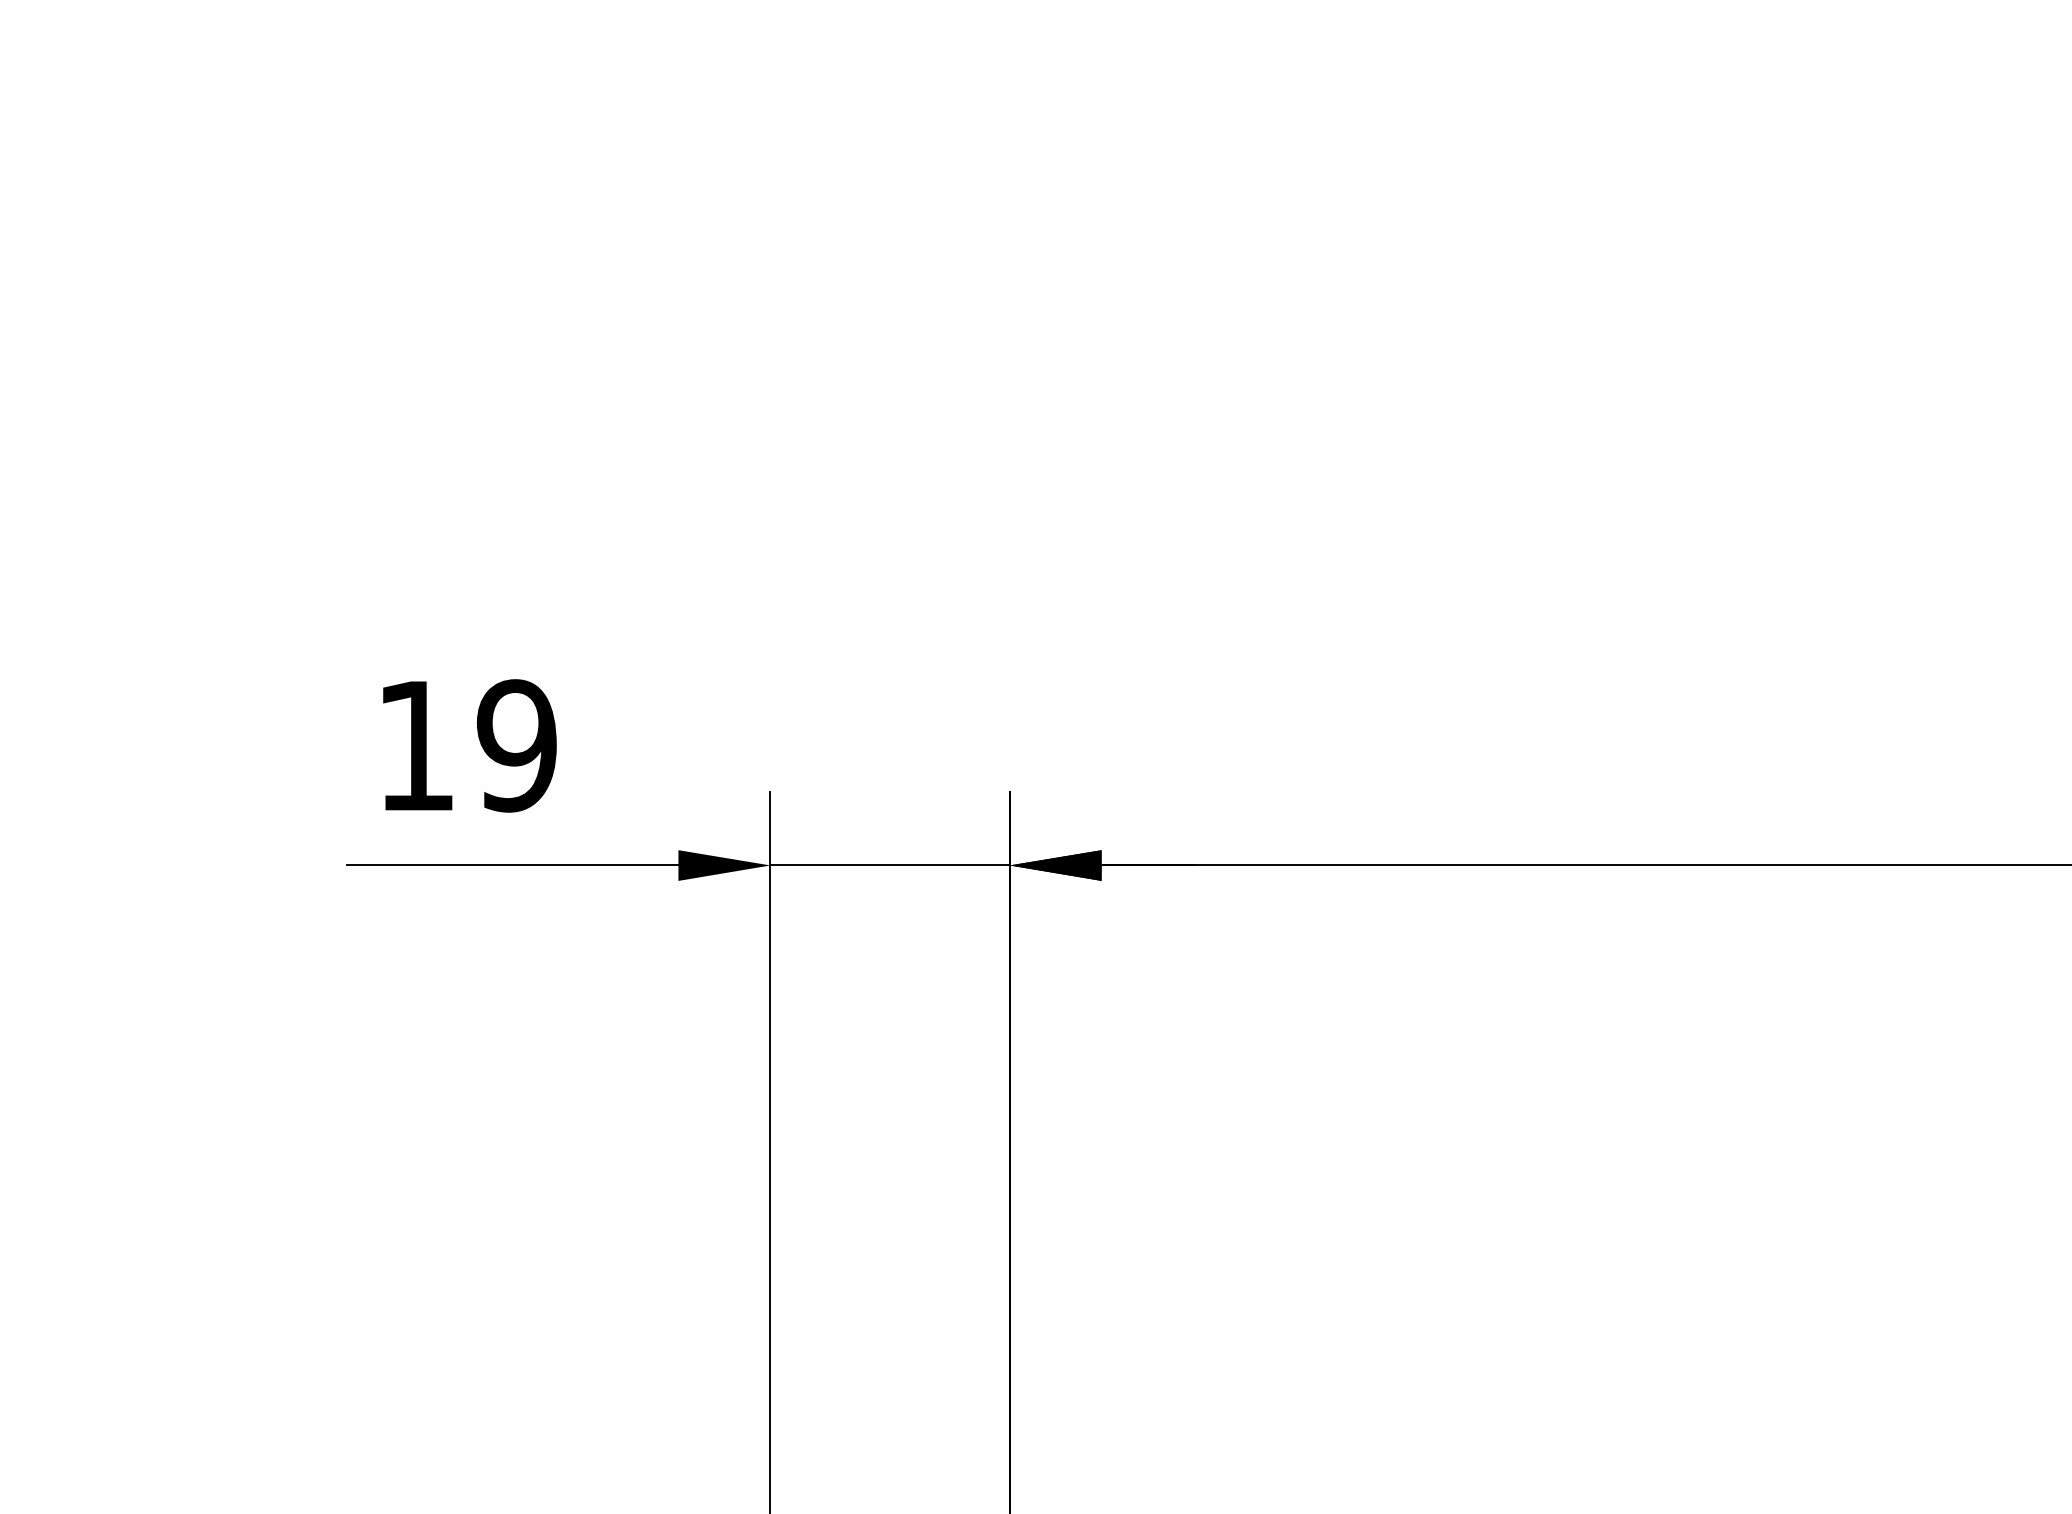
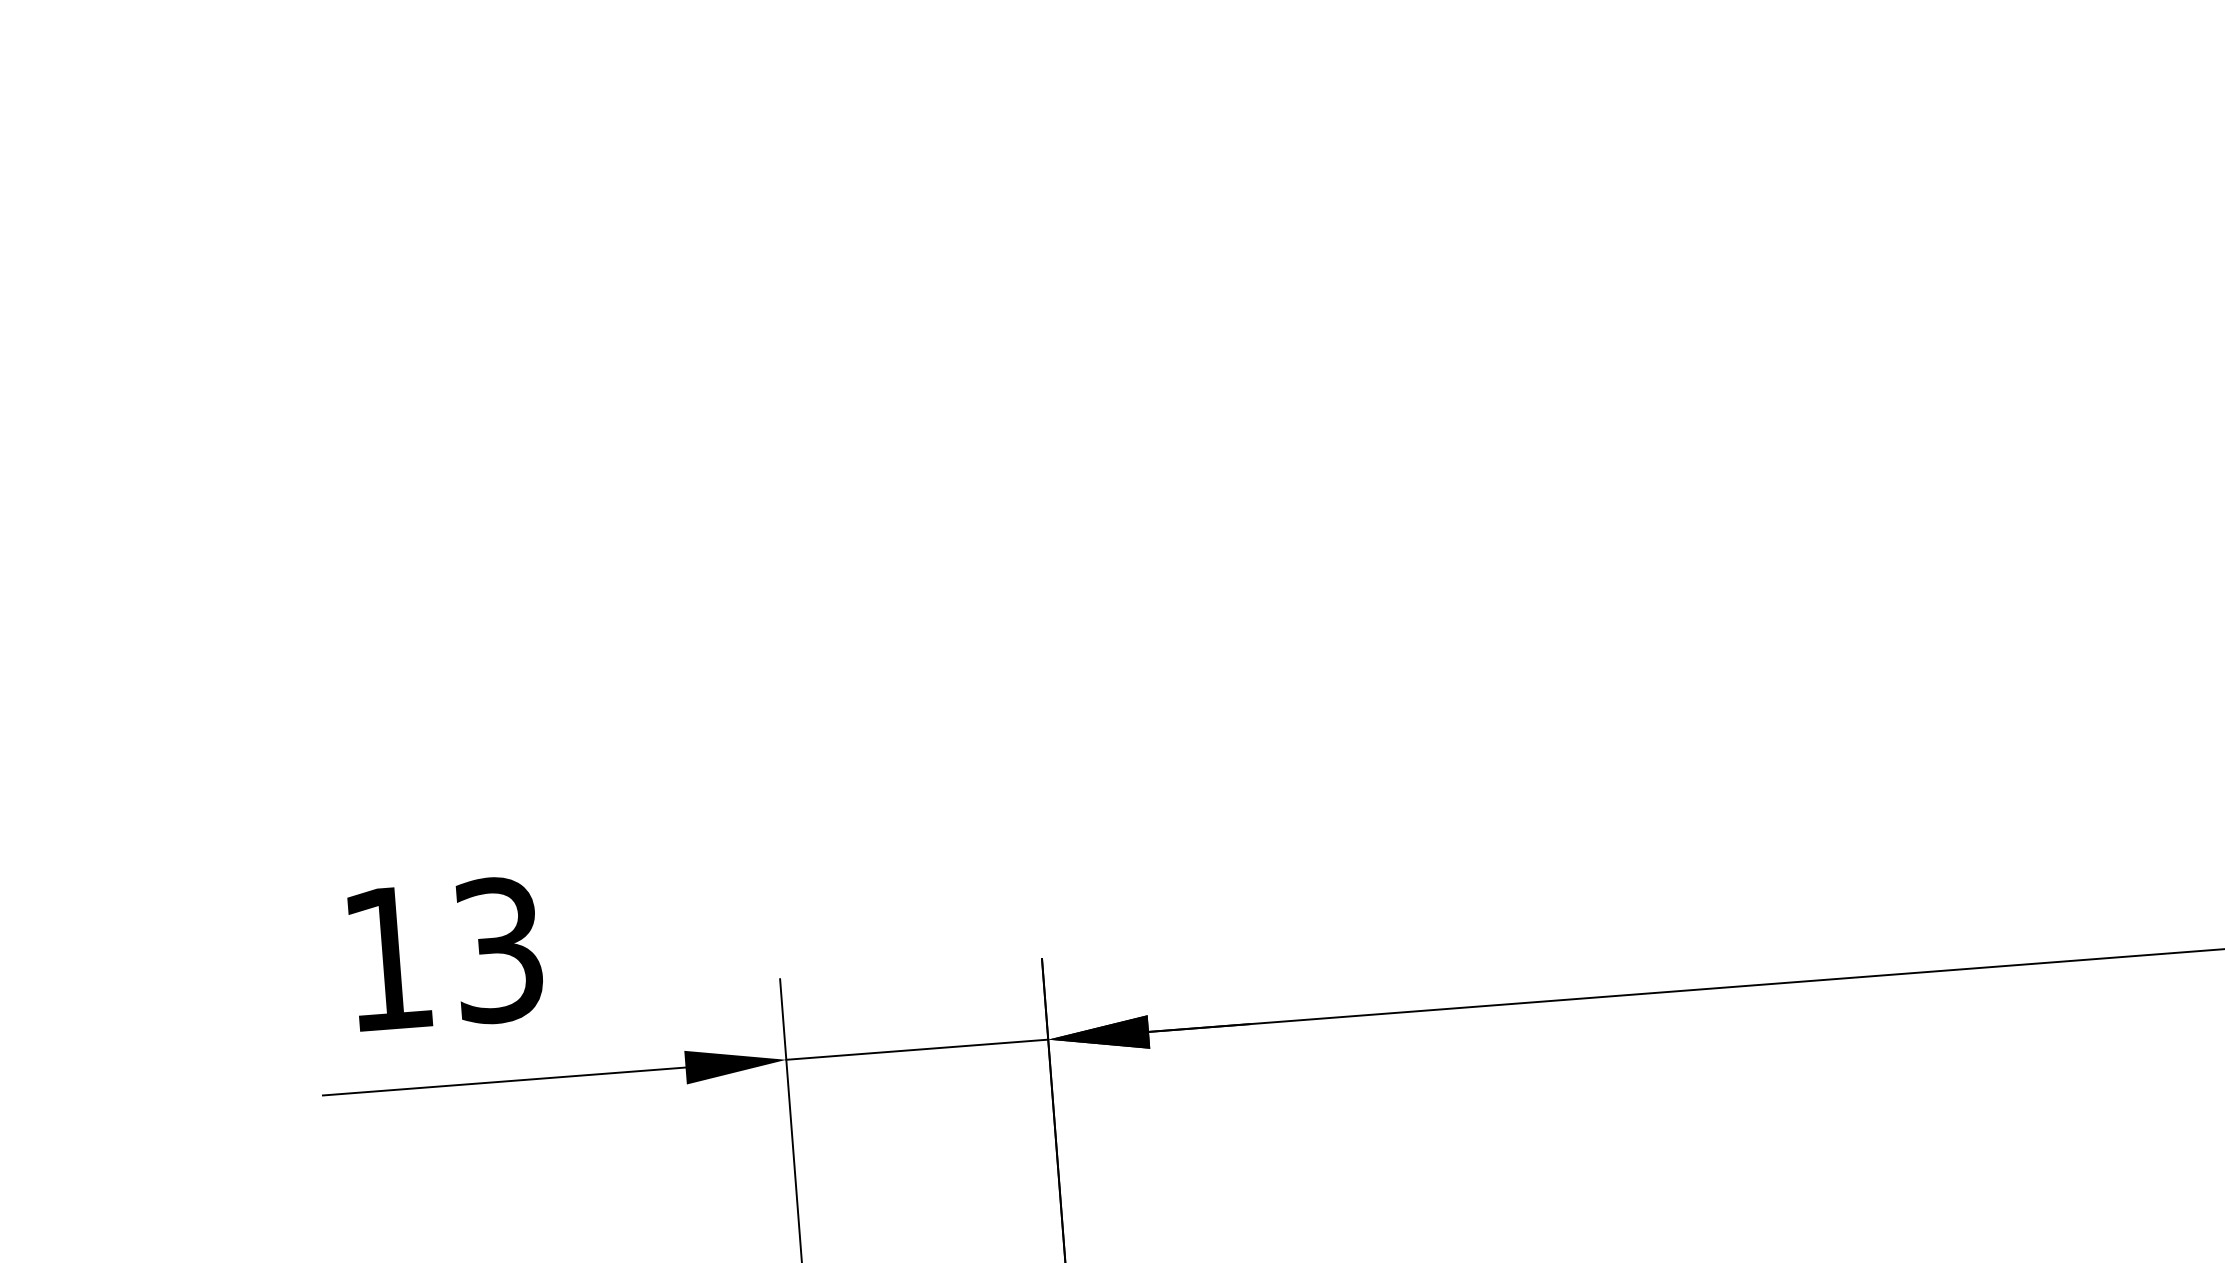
text: (516, 745) -> (498, 949), 19 -> 13

